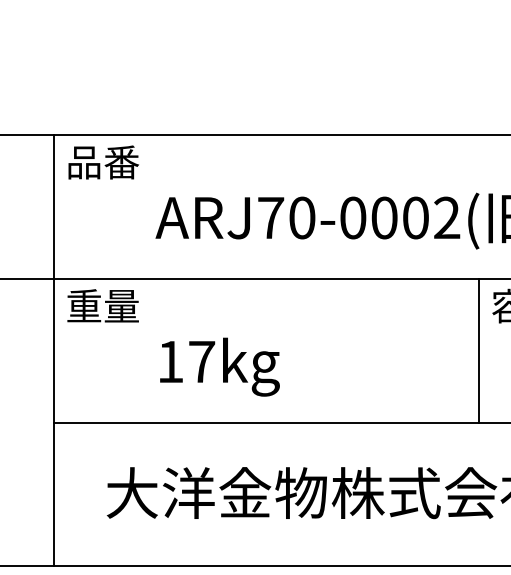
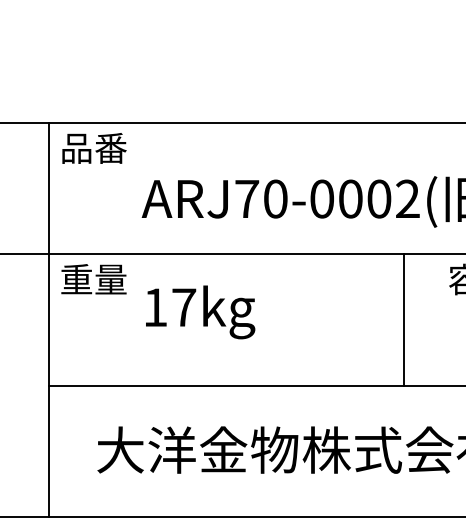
line: (478, 350) -> (403, 319), moved
text: (219, 366) -> (200, 311), moved

